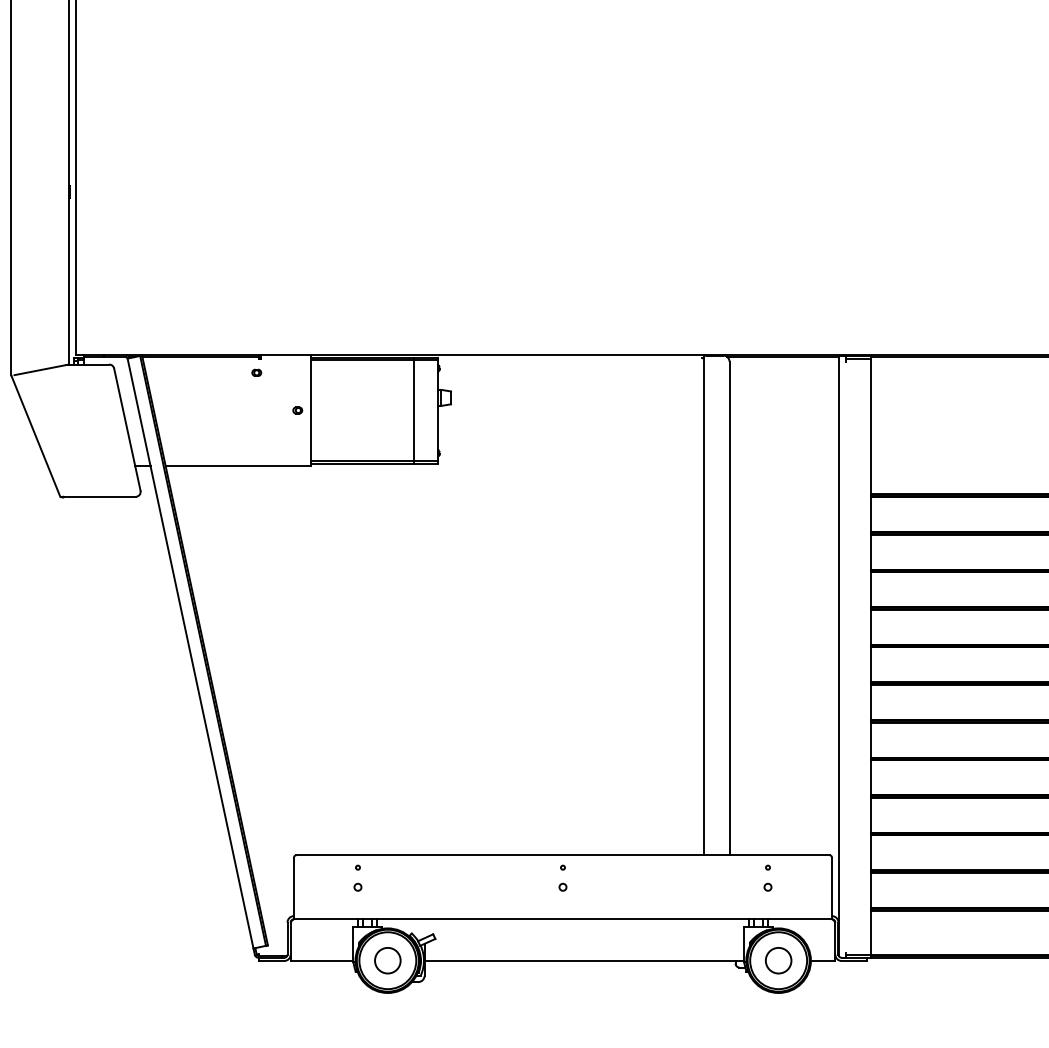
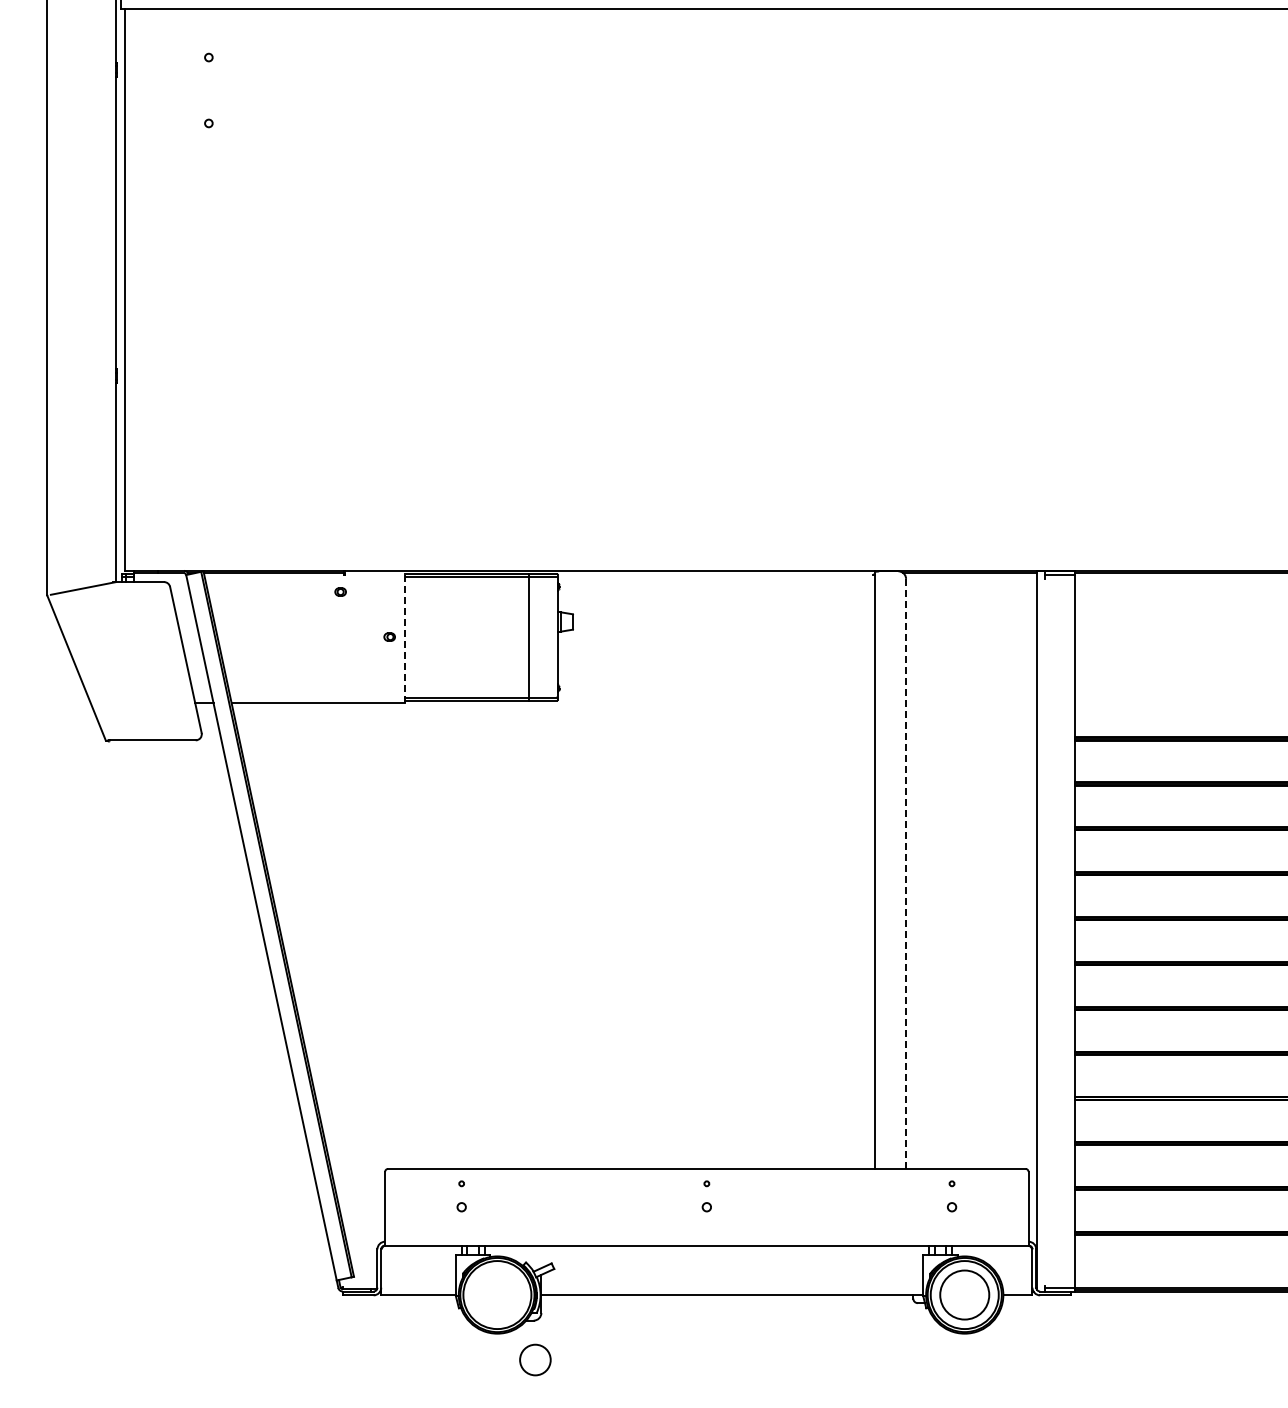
line: (310, 410) -> (405, 636), solid -> dashed
line: (729, 608) -> (906, 873), solid -> dashed
circle: (387, 960) -> (535, 1359), moved
circle: (778, 960) -> (964, 1294), size x1.6

